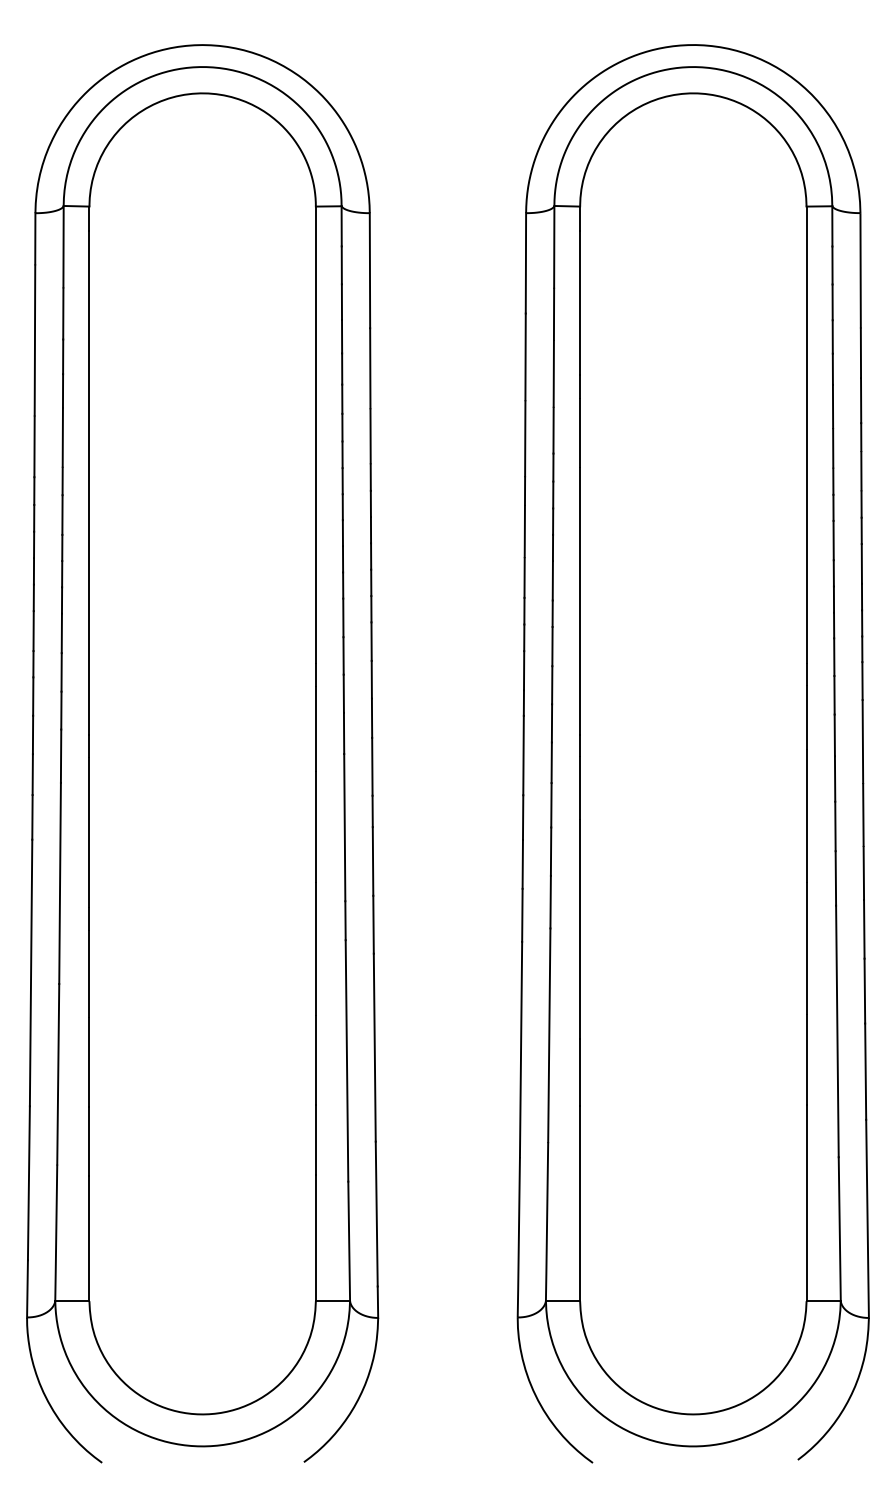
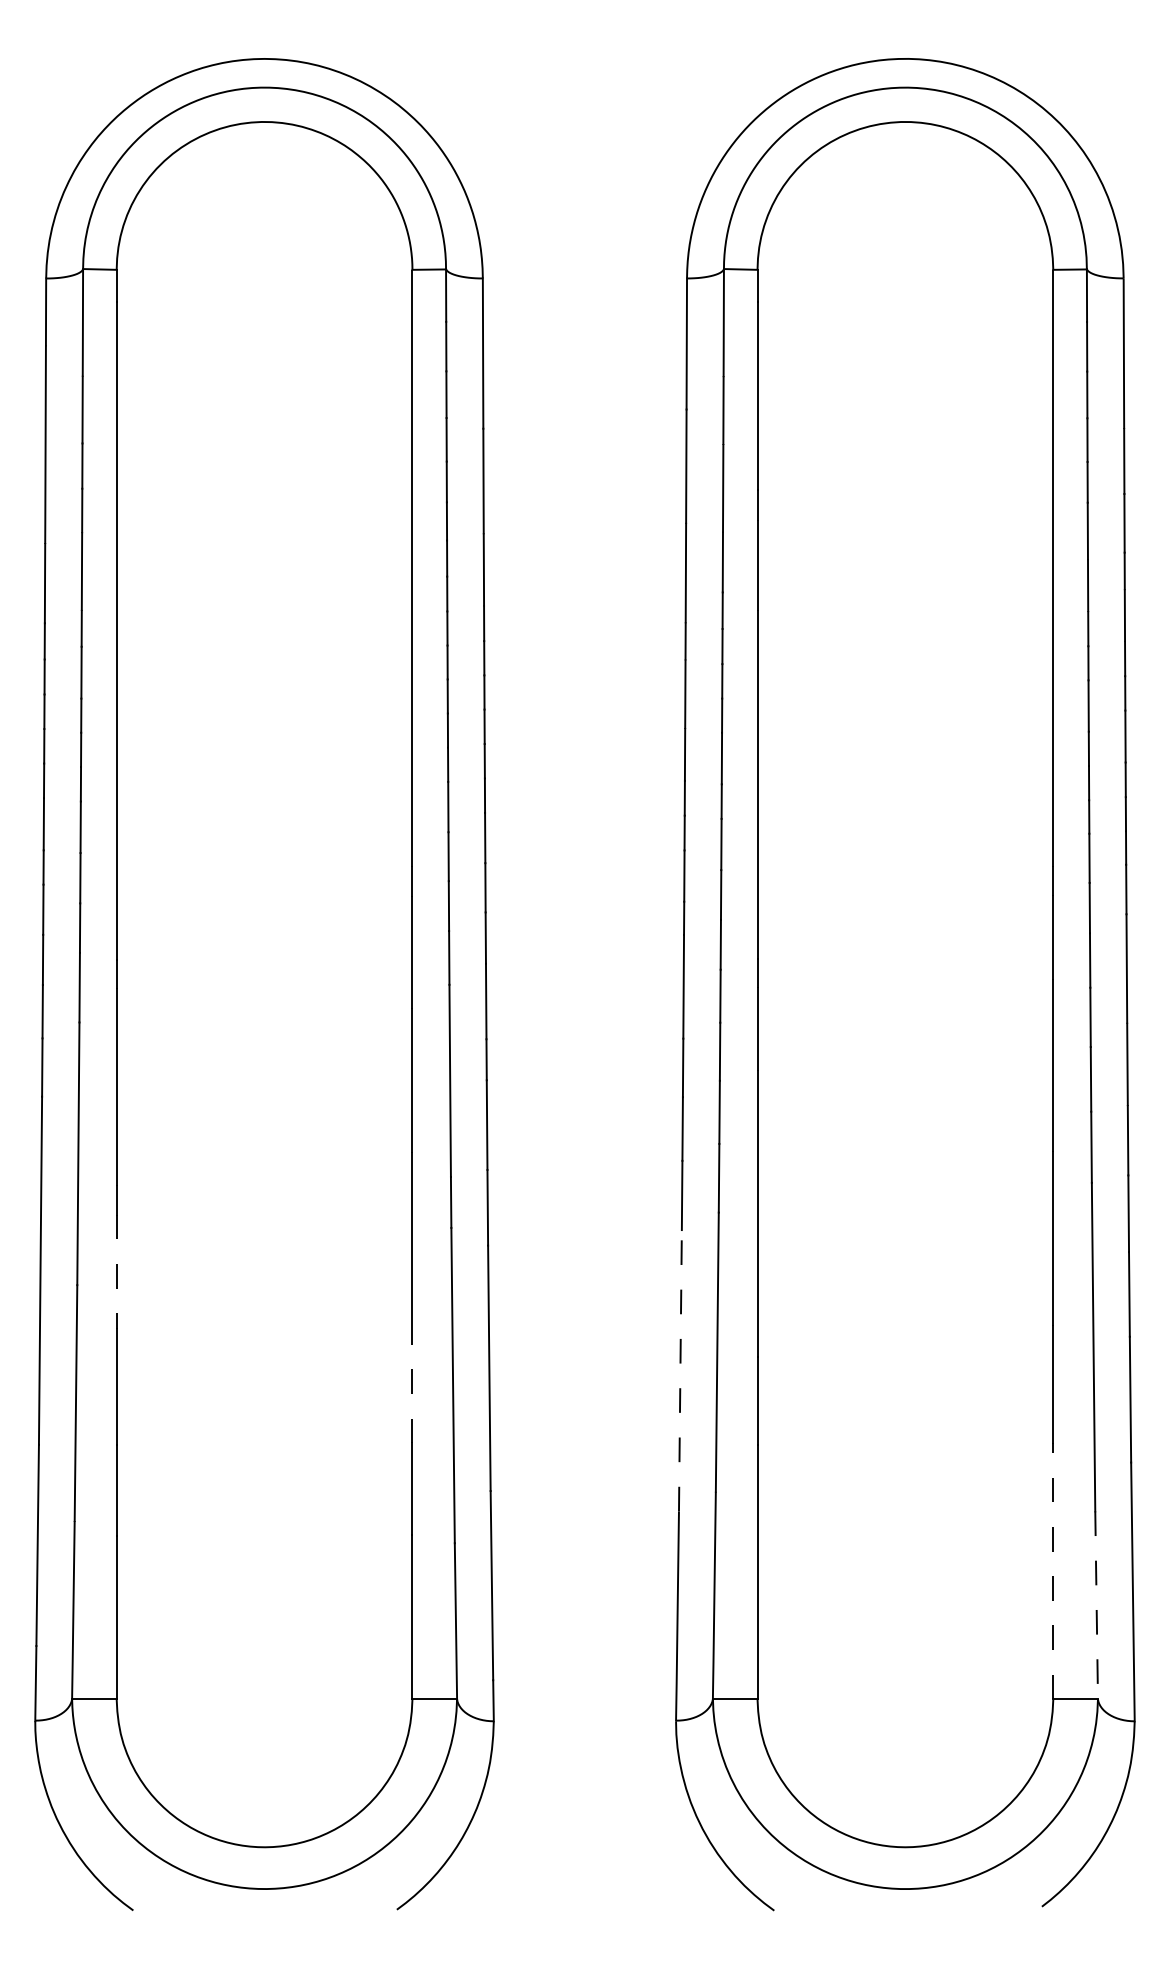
line: (89, 974) -> (116, 1272), solid -> dashed
line: (521, 1049) -> (680, 1370), solid -> dashed
line: (315, 1060) -> (412, 1384), solid -> dashed
line: (806, 1202) -> (1053, 1570), solid -> dashed
line: (839, 1229) -> (1096, 1605), solid -> dashed

